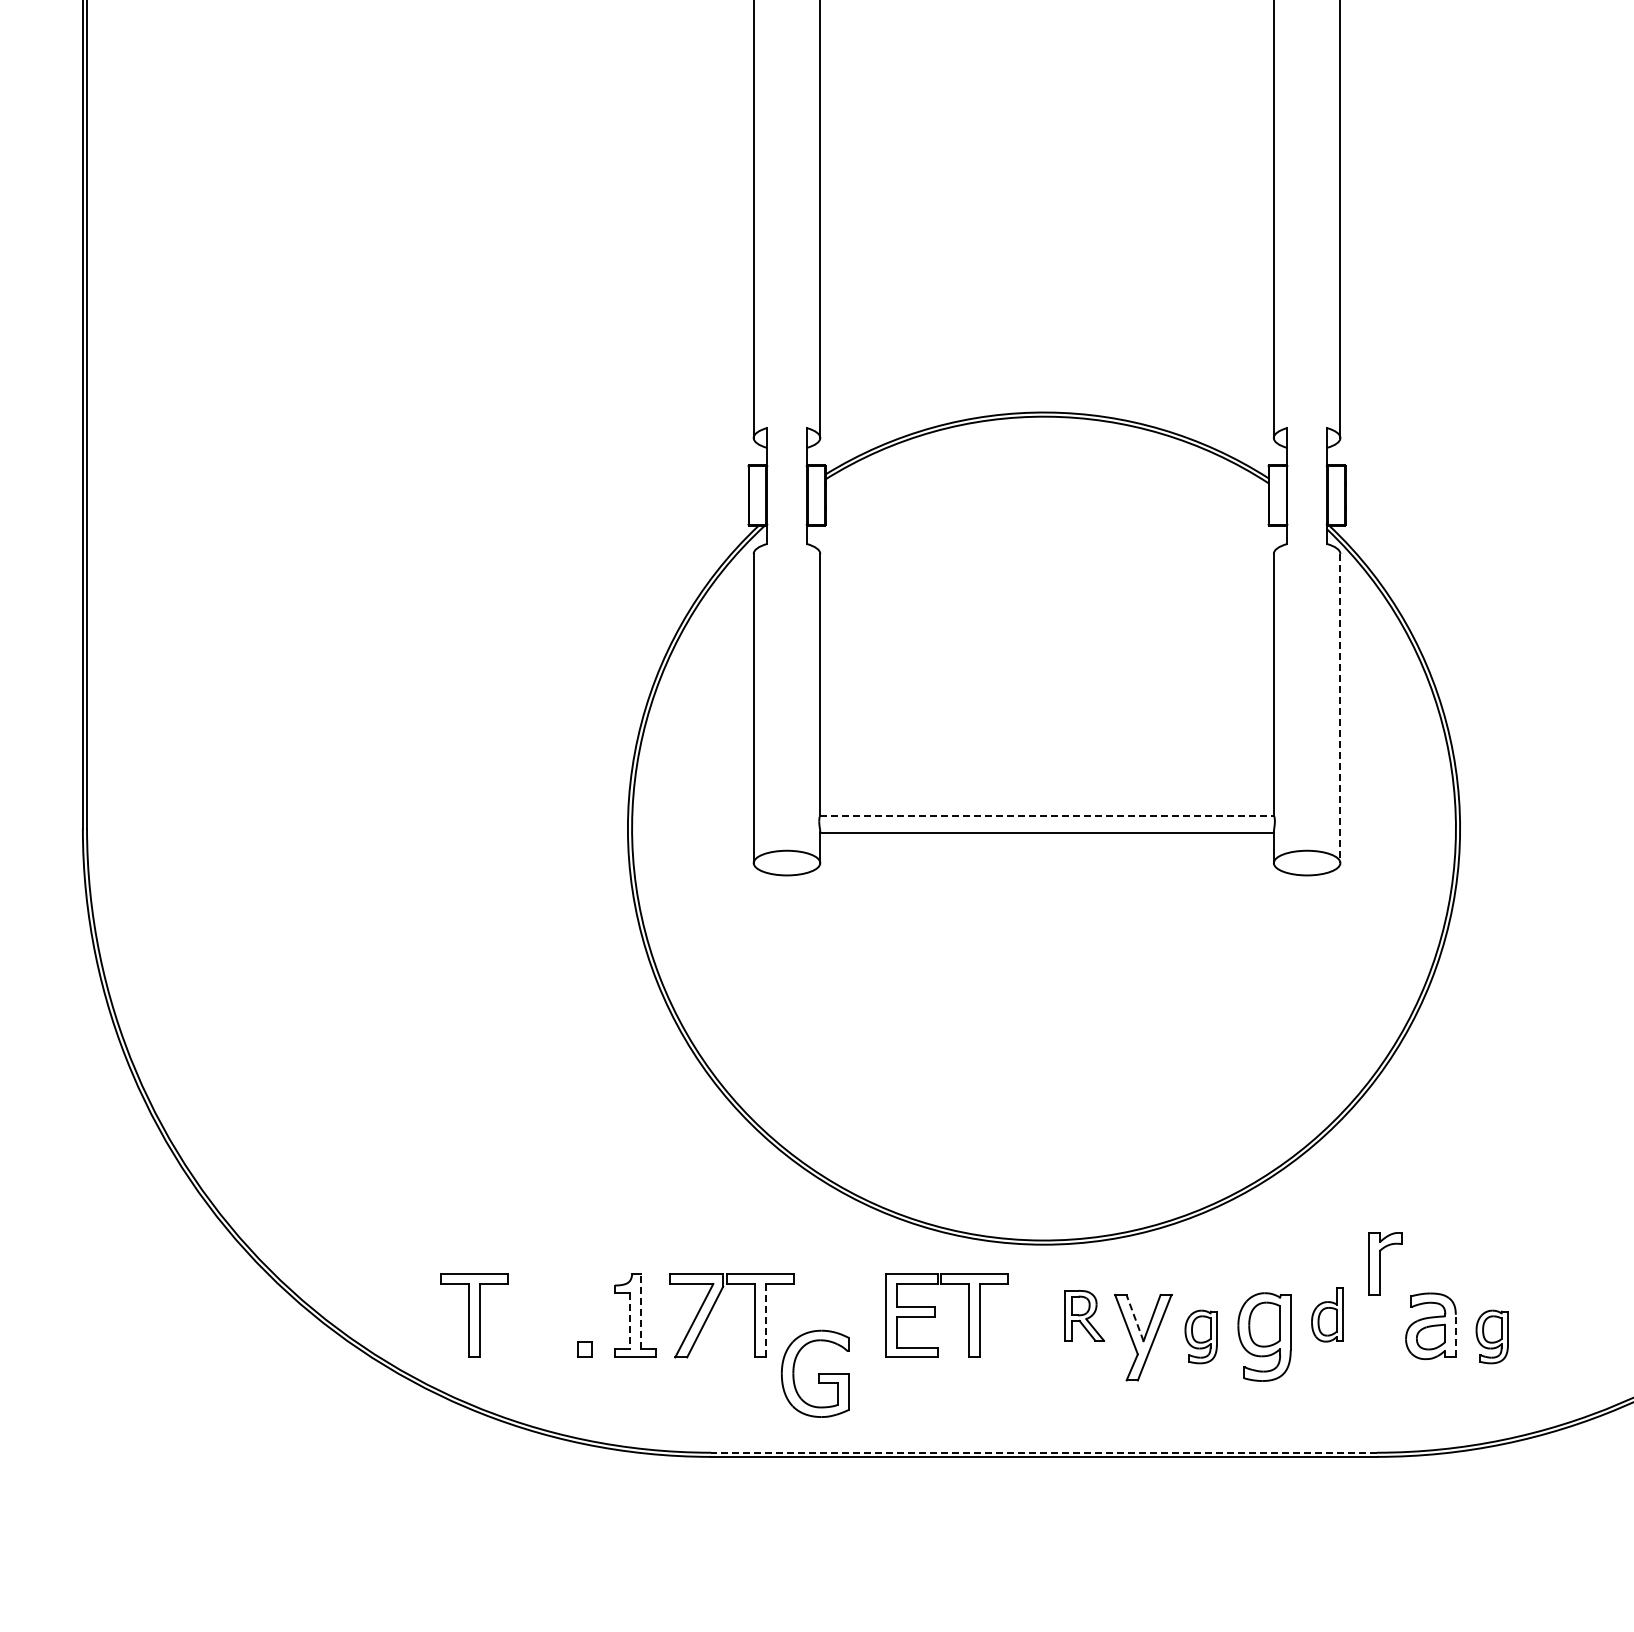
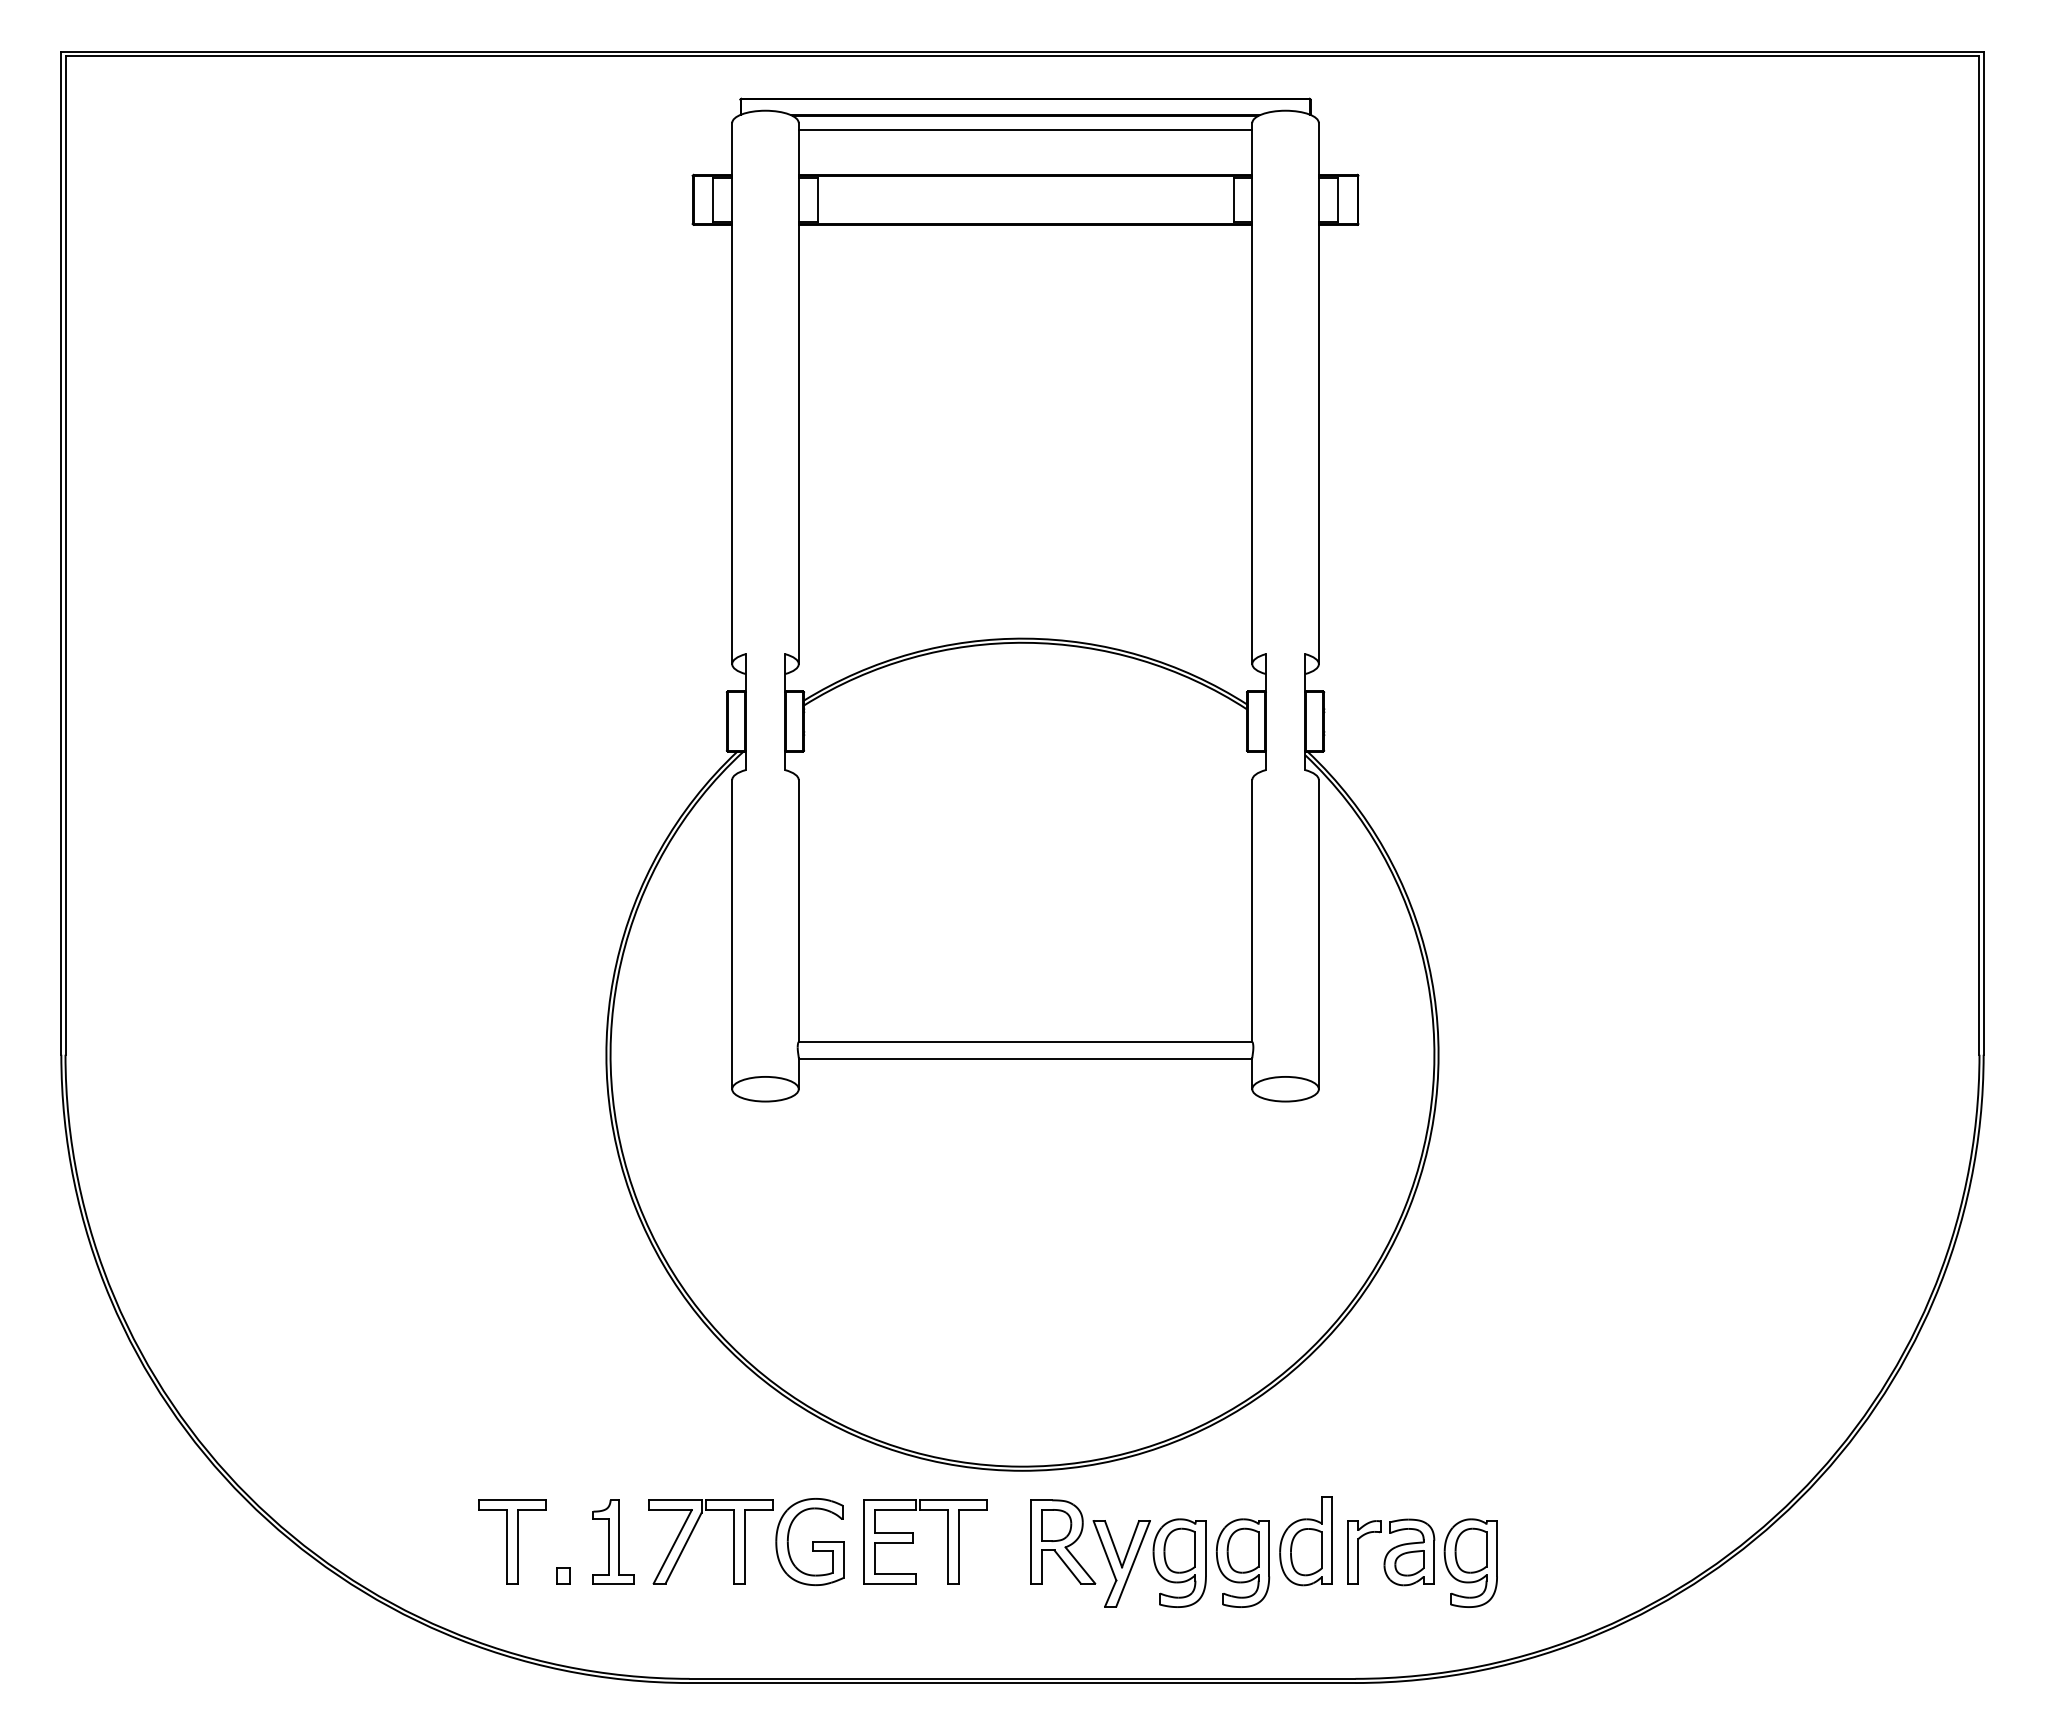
line: (1340, 708) -> (1318, 934), dashed -> solid
line: (1047, 816) -> (1025, 1042), dashed -> solid
part: (1386, 1264) -> (1364, 1552), moved
line: (641, 1311) -> (619, 1537), dashed -> solid
part: (474, 1315) -> (512, 1541), moved
part: (1085, 1315) -> (1063, 1541), size x1.67
part: (1327, 1315) -> (1305, 1541), size x1.67
line: (1135, 1318) -> (1113, 1544), dashed -> solid
line: (766, 1320) -> (744, 1546), dashed -> solid
line: (630, 1321) -> (608, 1547), dashed -> solid
line: (1456, 1335) -> (1434, 1561), dashed -> solid
part: (1201, 1336) -> (1179, 1562), size x1.67
part: (1492, 1336) -> (1470, 1562), size x1.67
part: (815, 1373) -> (809, 1541), moved
line: (1044, 1452) -> (1022, 1678), dashed -> solid

